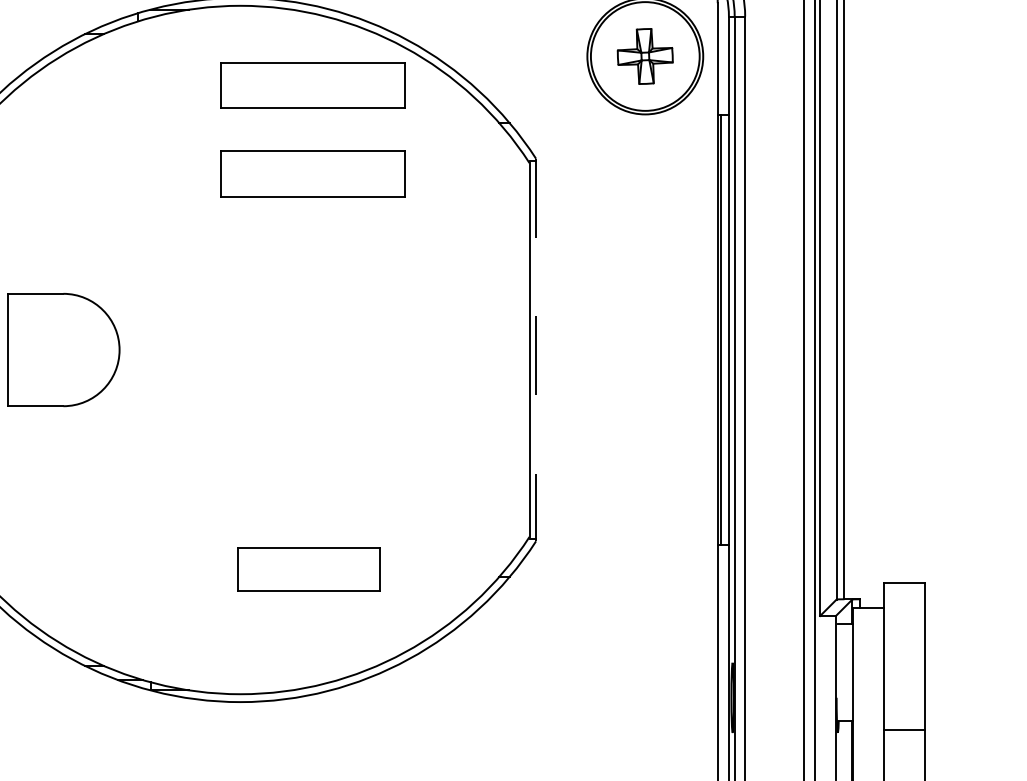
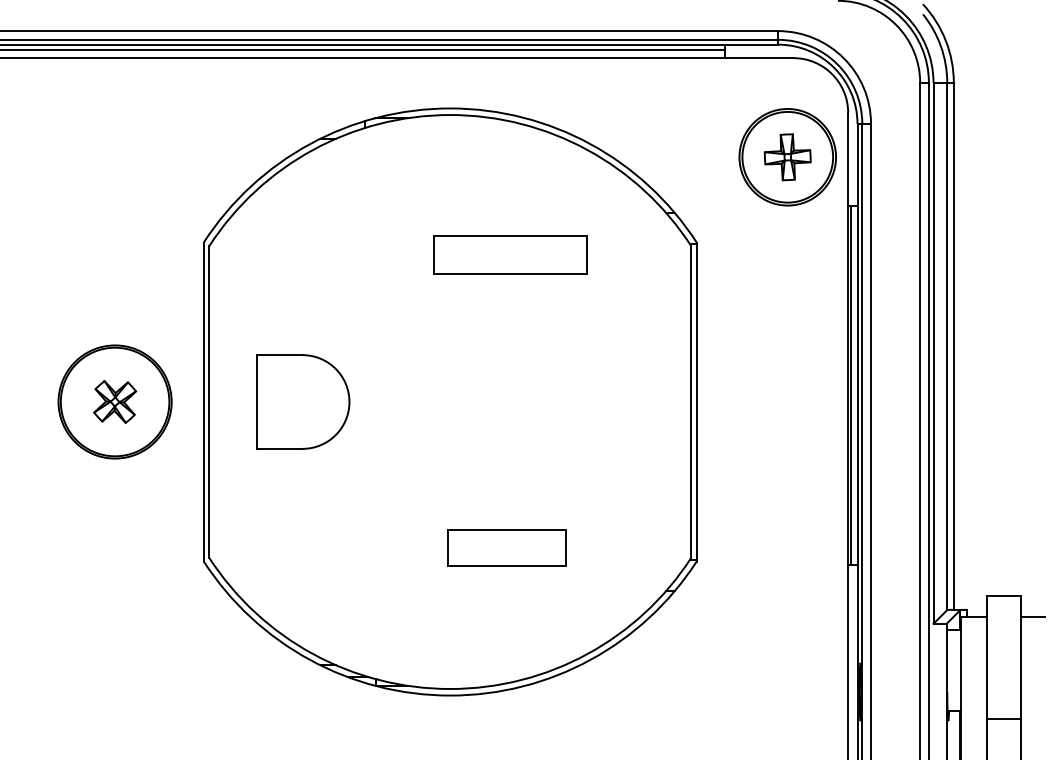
part: (312, 84) -> (510, 180), removed
line: (535, 350) -> (696, 402), dashed -> solid
part: (307, 568) -> (506, 547), moved
line: (938, 608) -> (1032, 617), added

